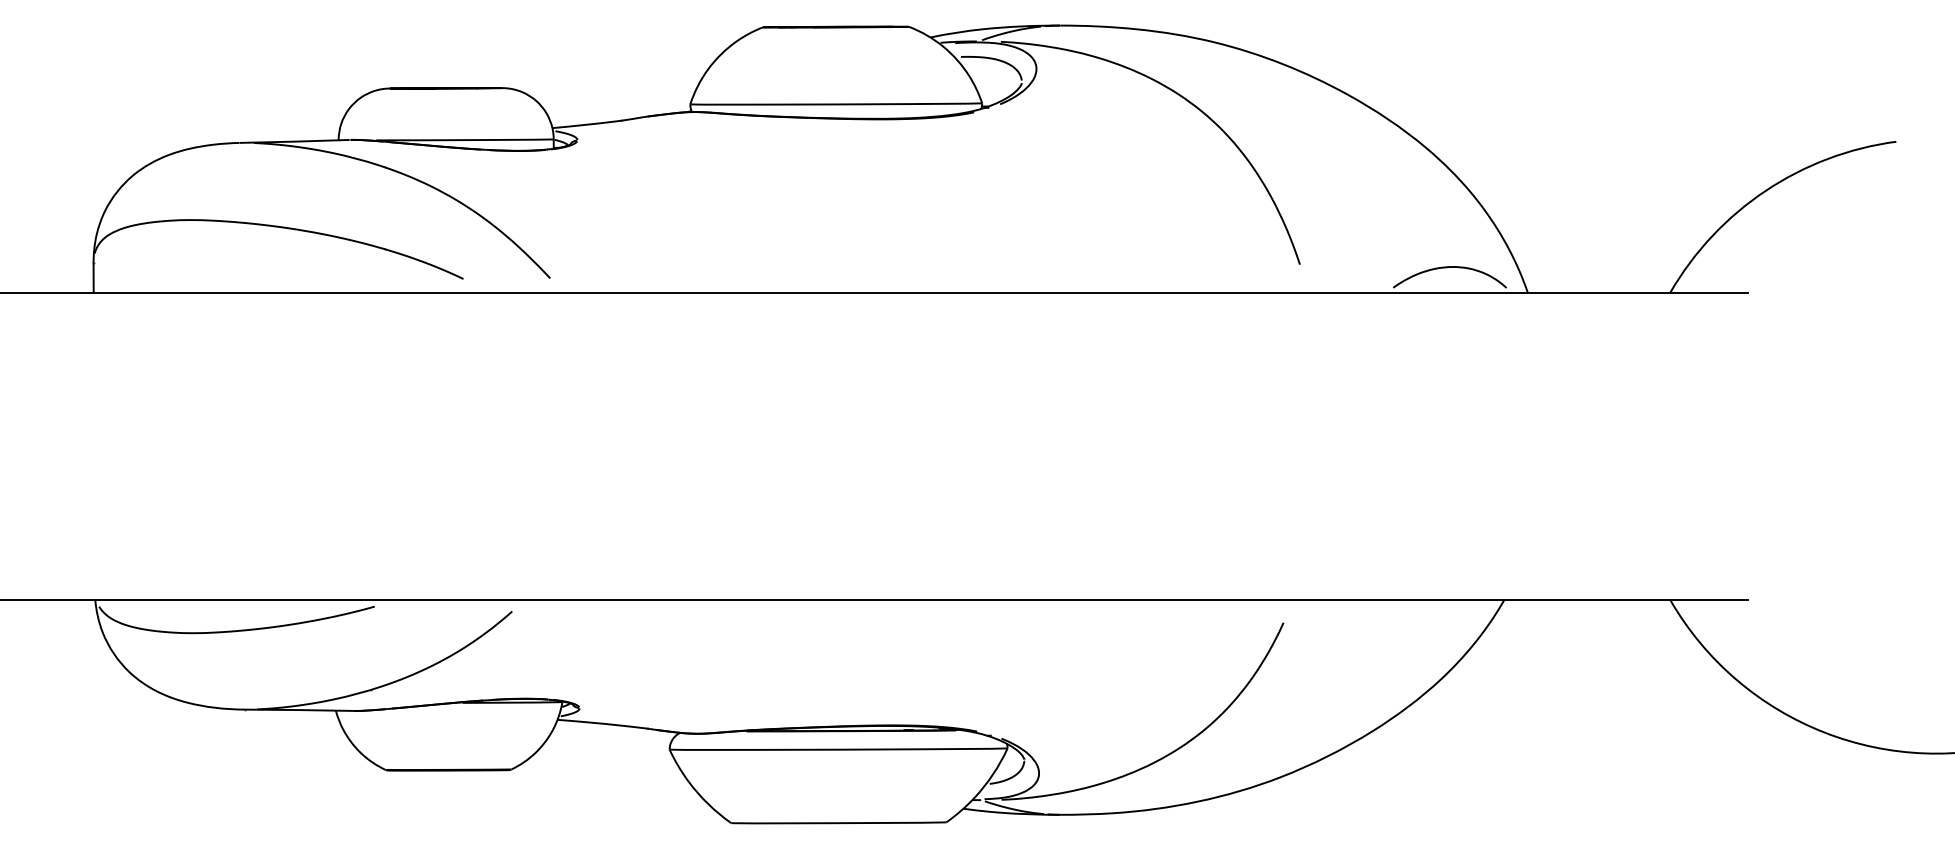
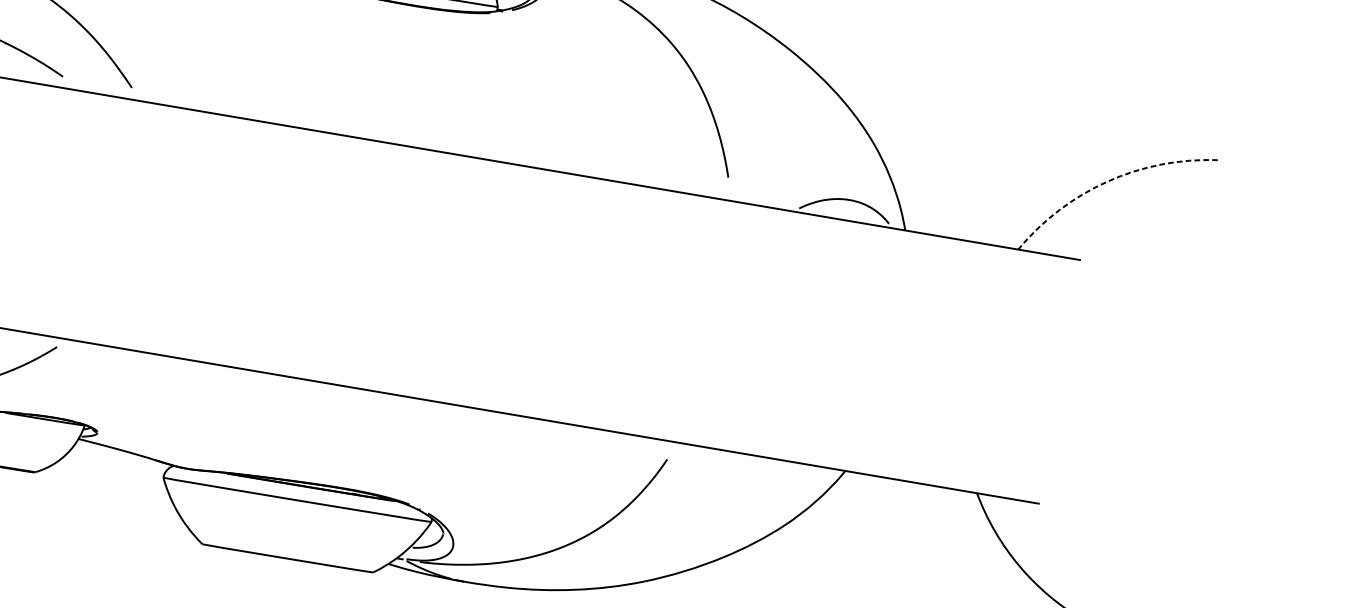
arc: (1765, 190) -> (1107, 181), solid -> dashed

